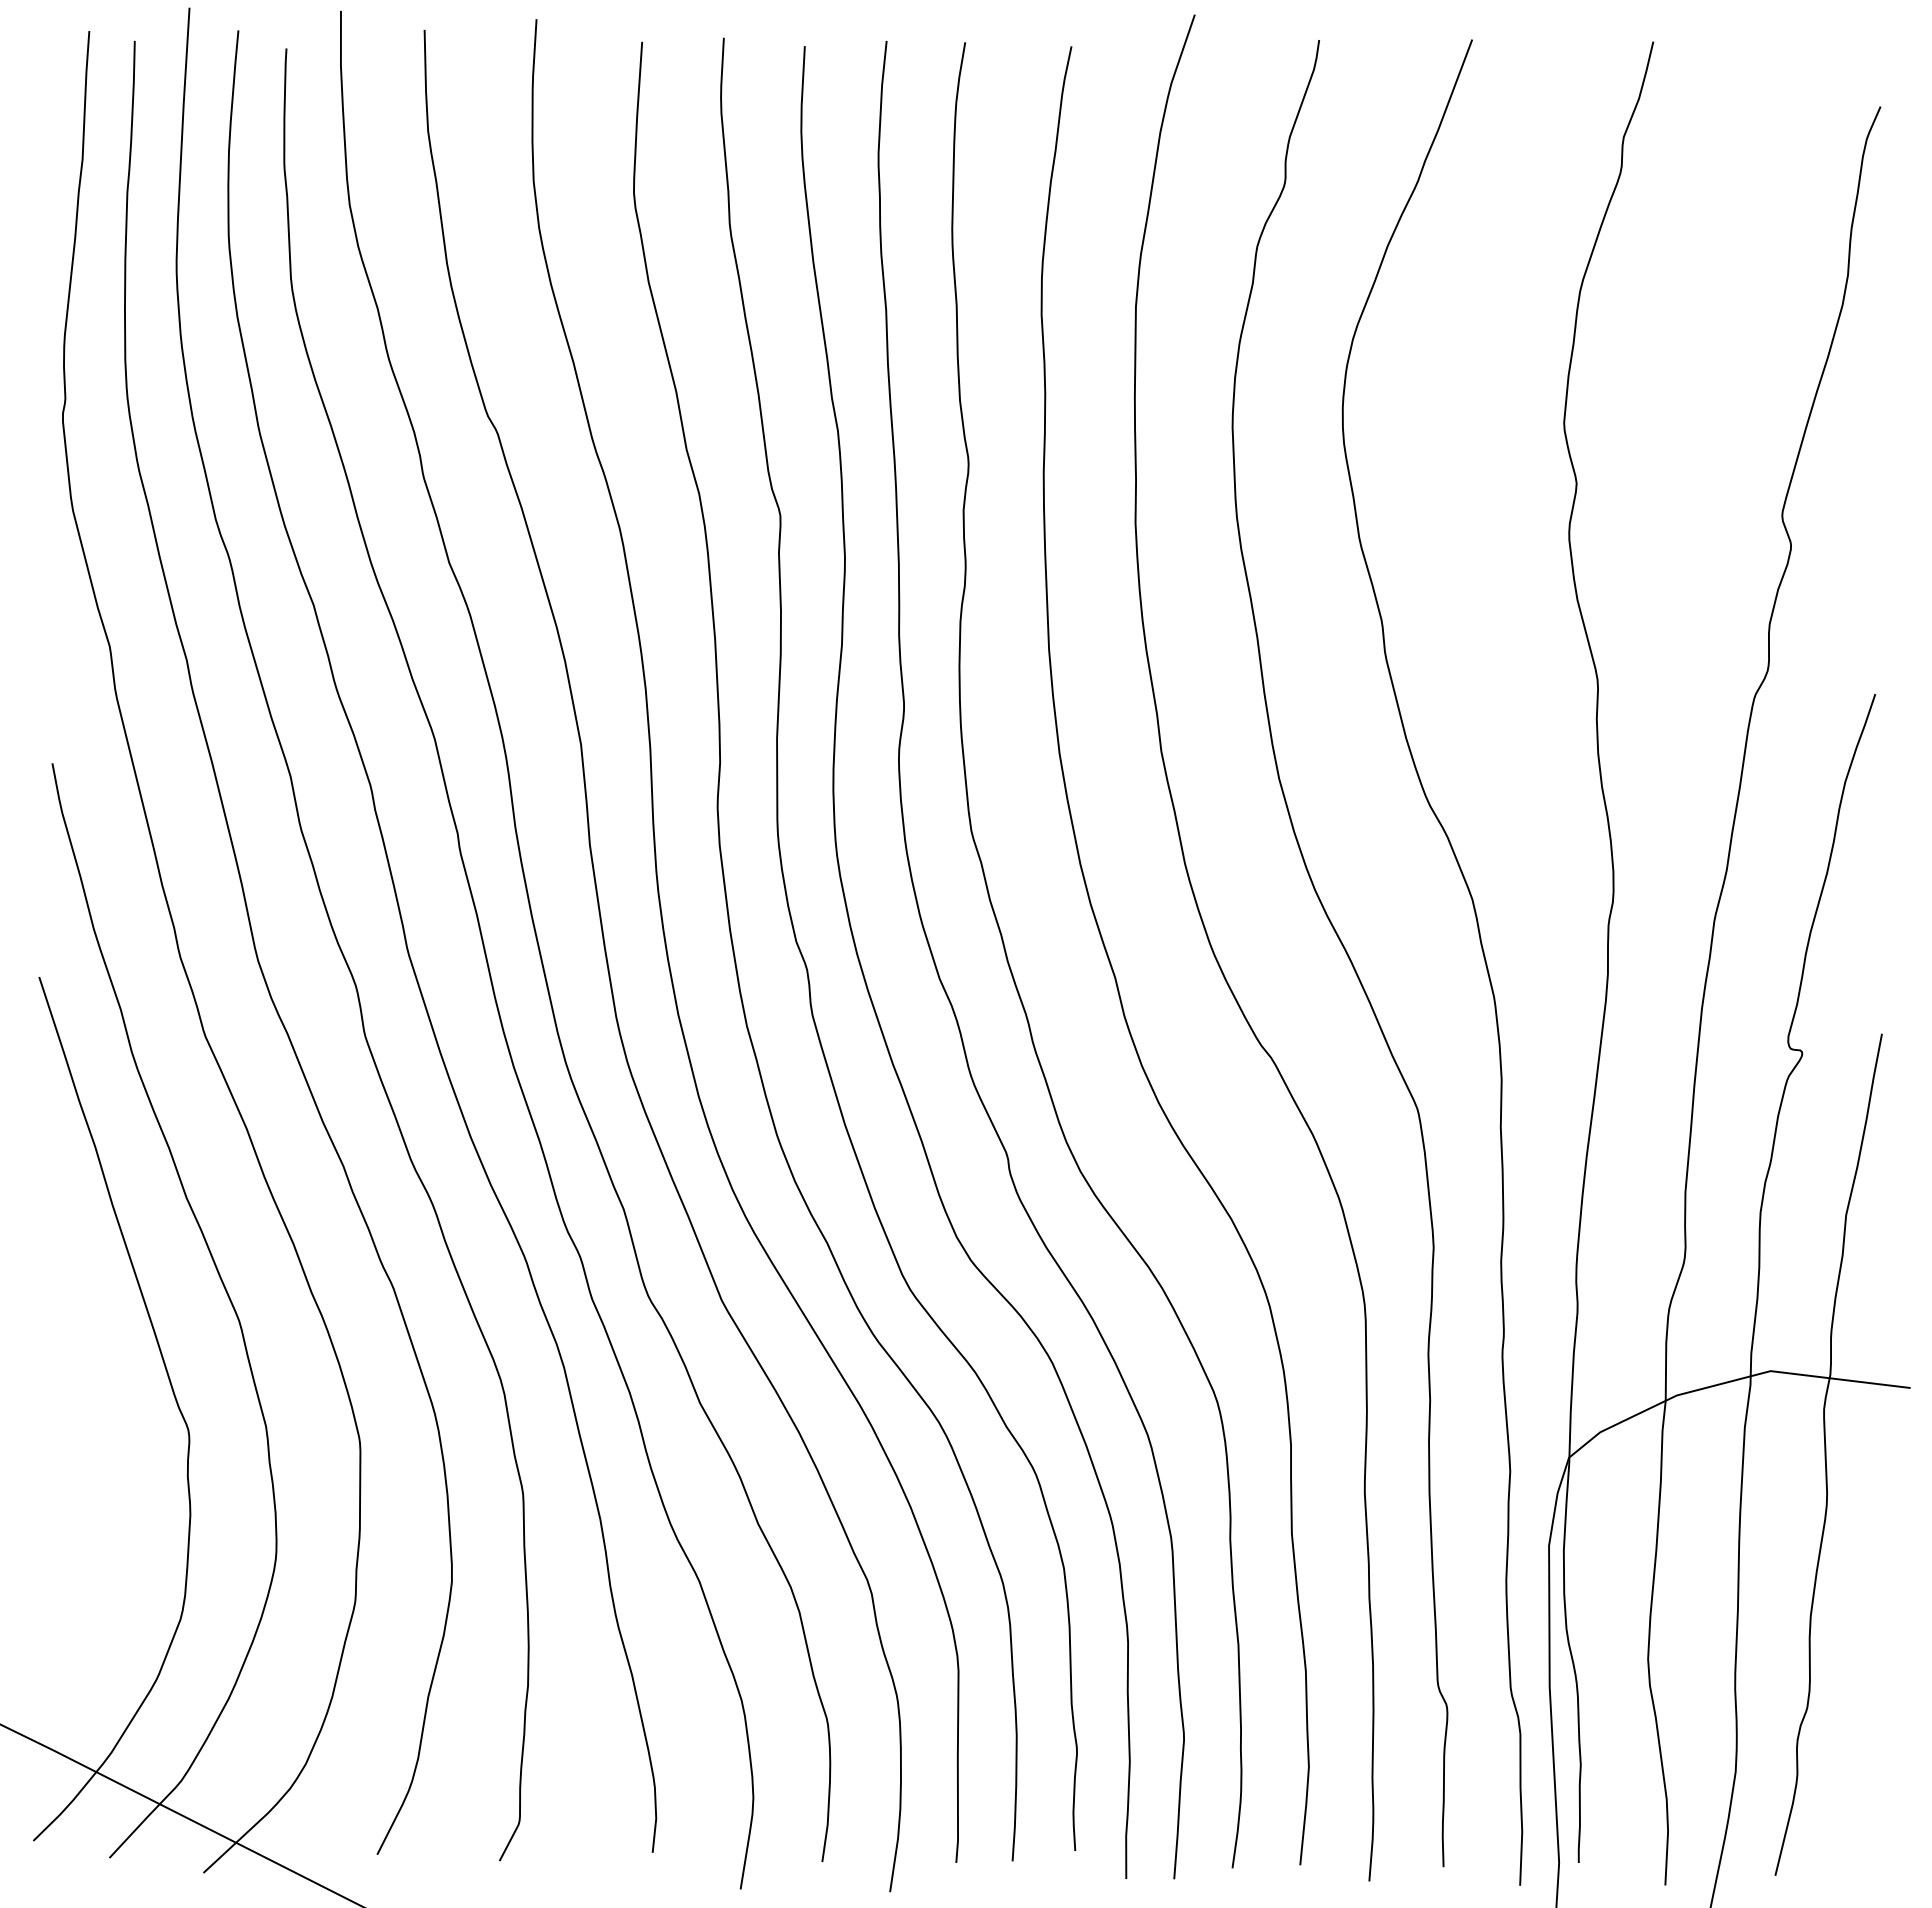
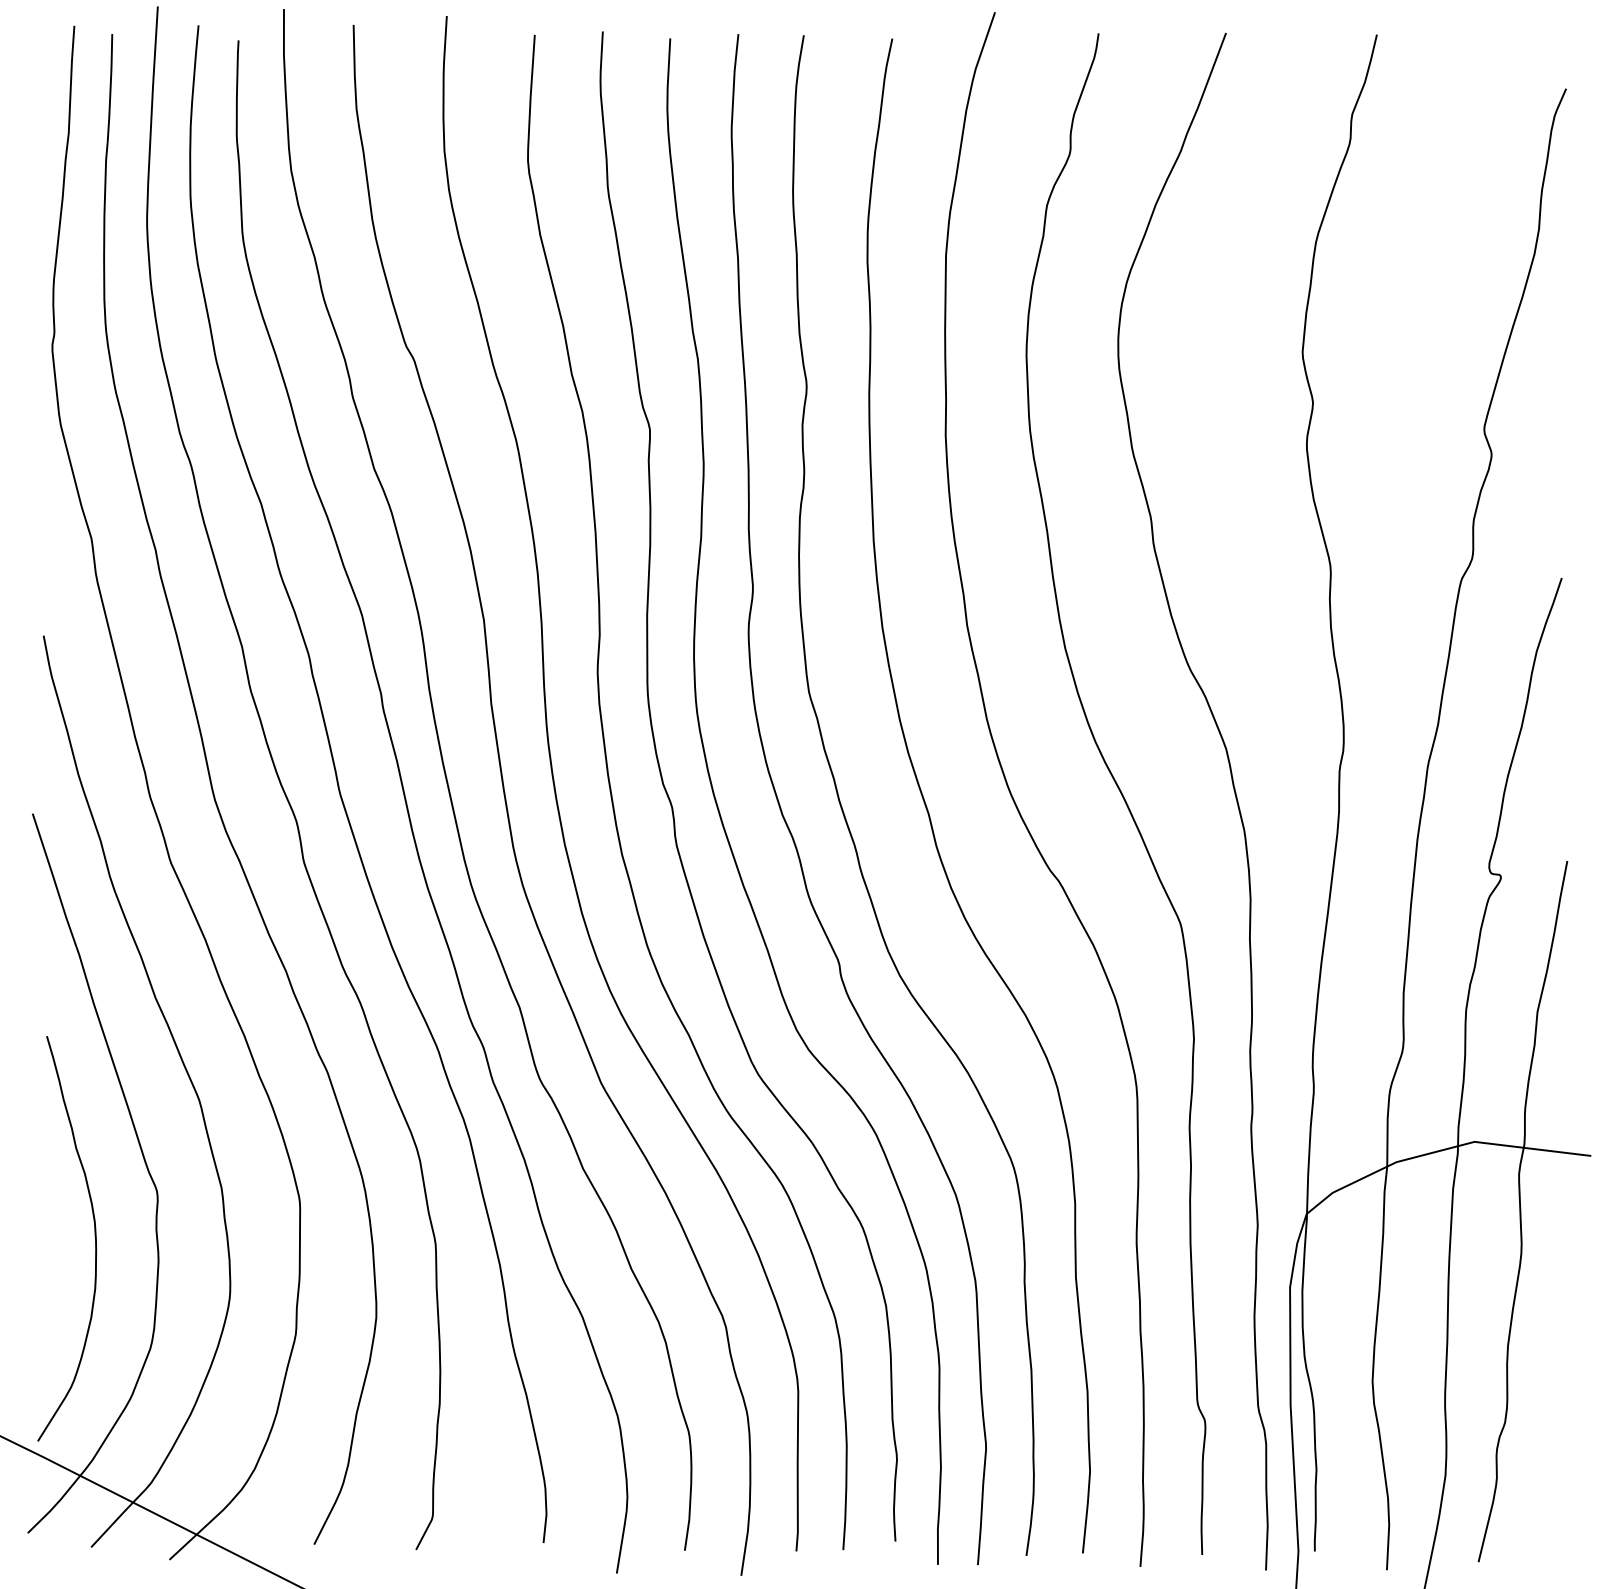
curve: (113, 1481) -> (94, 1233), added

